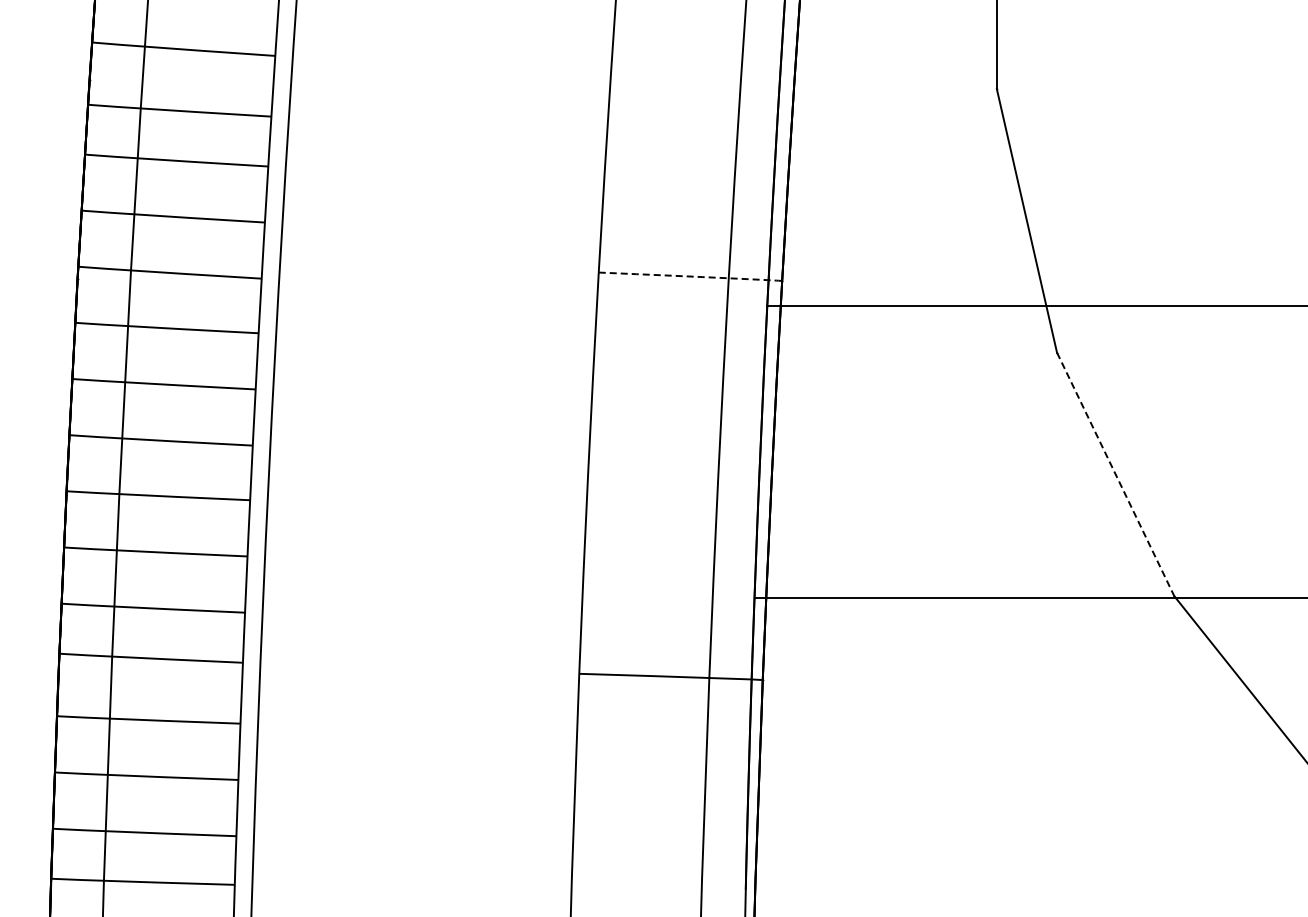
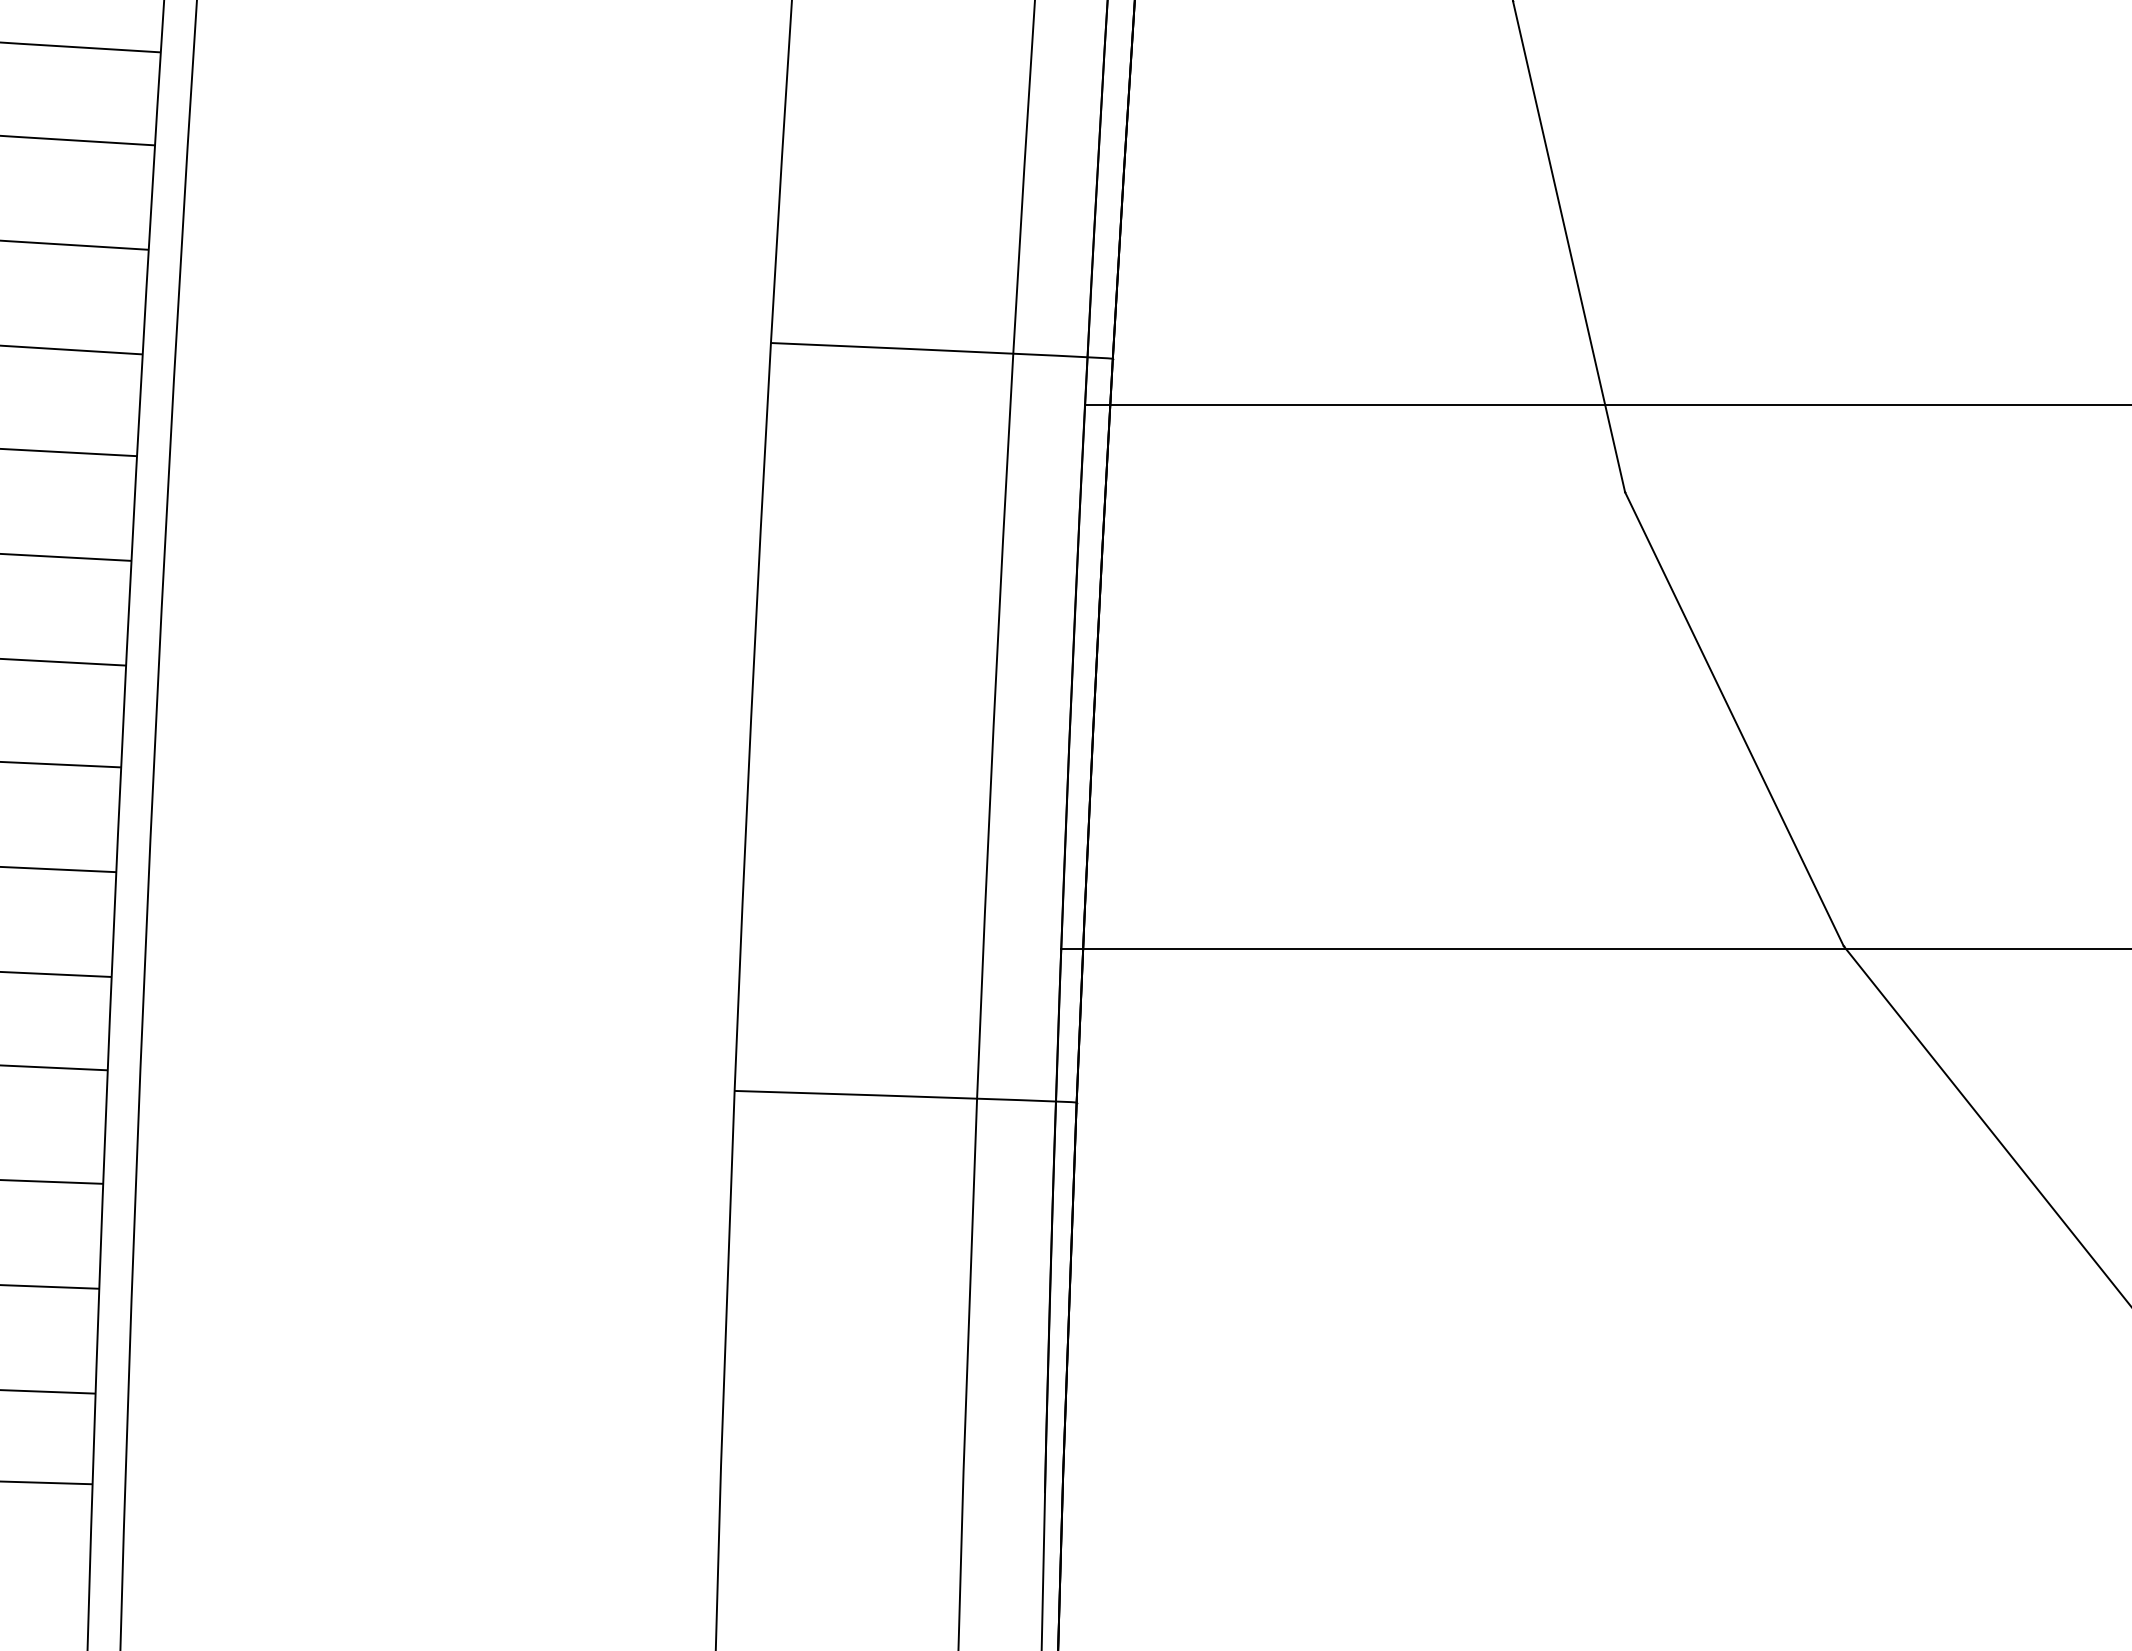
arc: (697, 276) -> (955, 350), dashed -> solid
line: (1115, 474) -> (1734, 719), dashed -> solid

